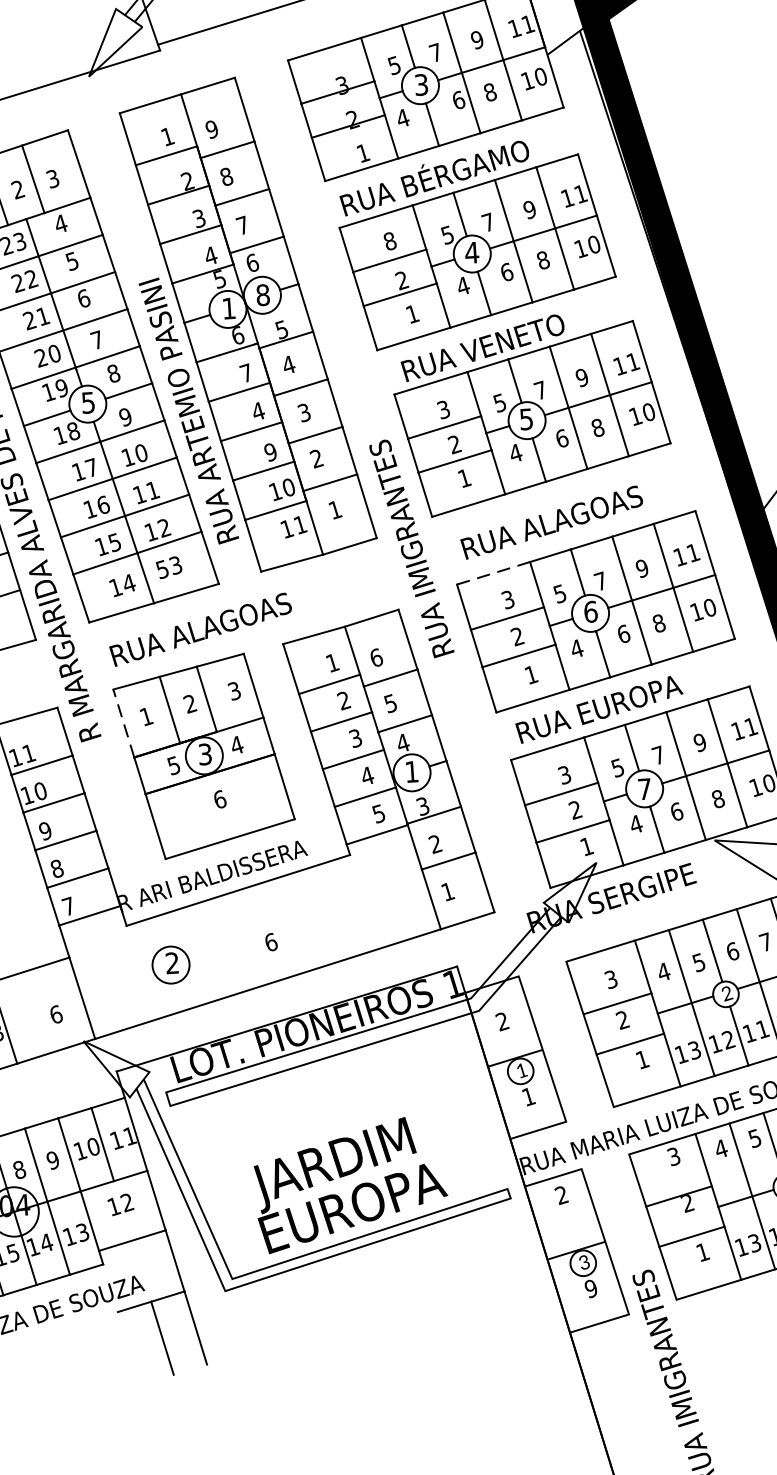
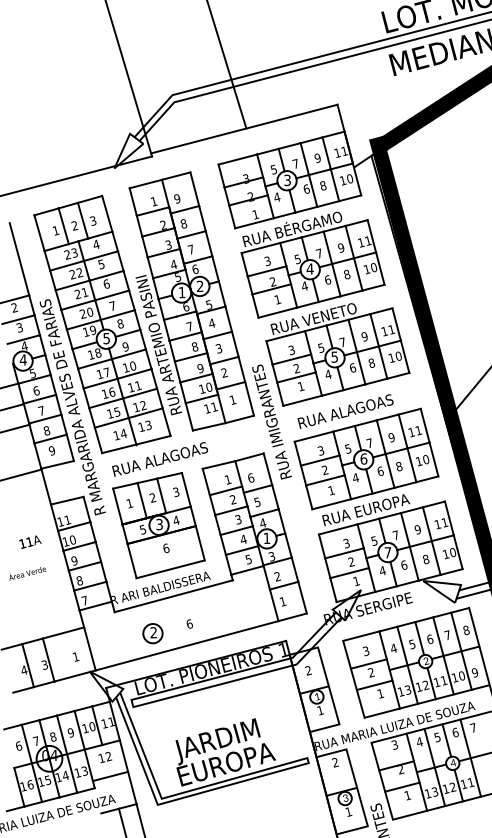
text: (389, 241) -> (267, 261), 8 -> 3
text: (261, 295) -> (199, 286), 8 -> 2
text: (257, 410) -> (194, 346), 4 -> 8
text: (162, 568) -> (141, 426), 53 -> 13
line: (494, 572) -> (314, 436), dashed -> solid
line: (123, 723) -> (117, 506), dashed -> solid
part: (170, 964) -> (152, 633), moved
text: (55, 1013) -> (75, 656), 6 -> 1
text: (590, 1287) -> (348, 811), 9 -> 1

